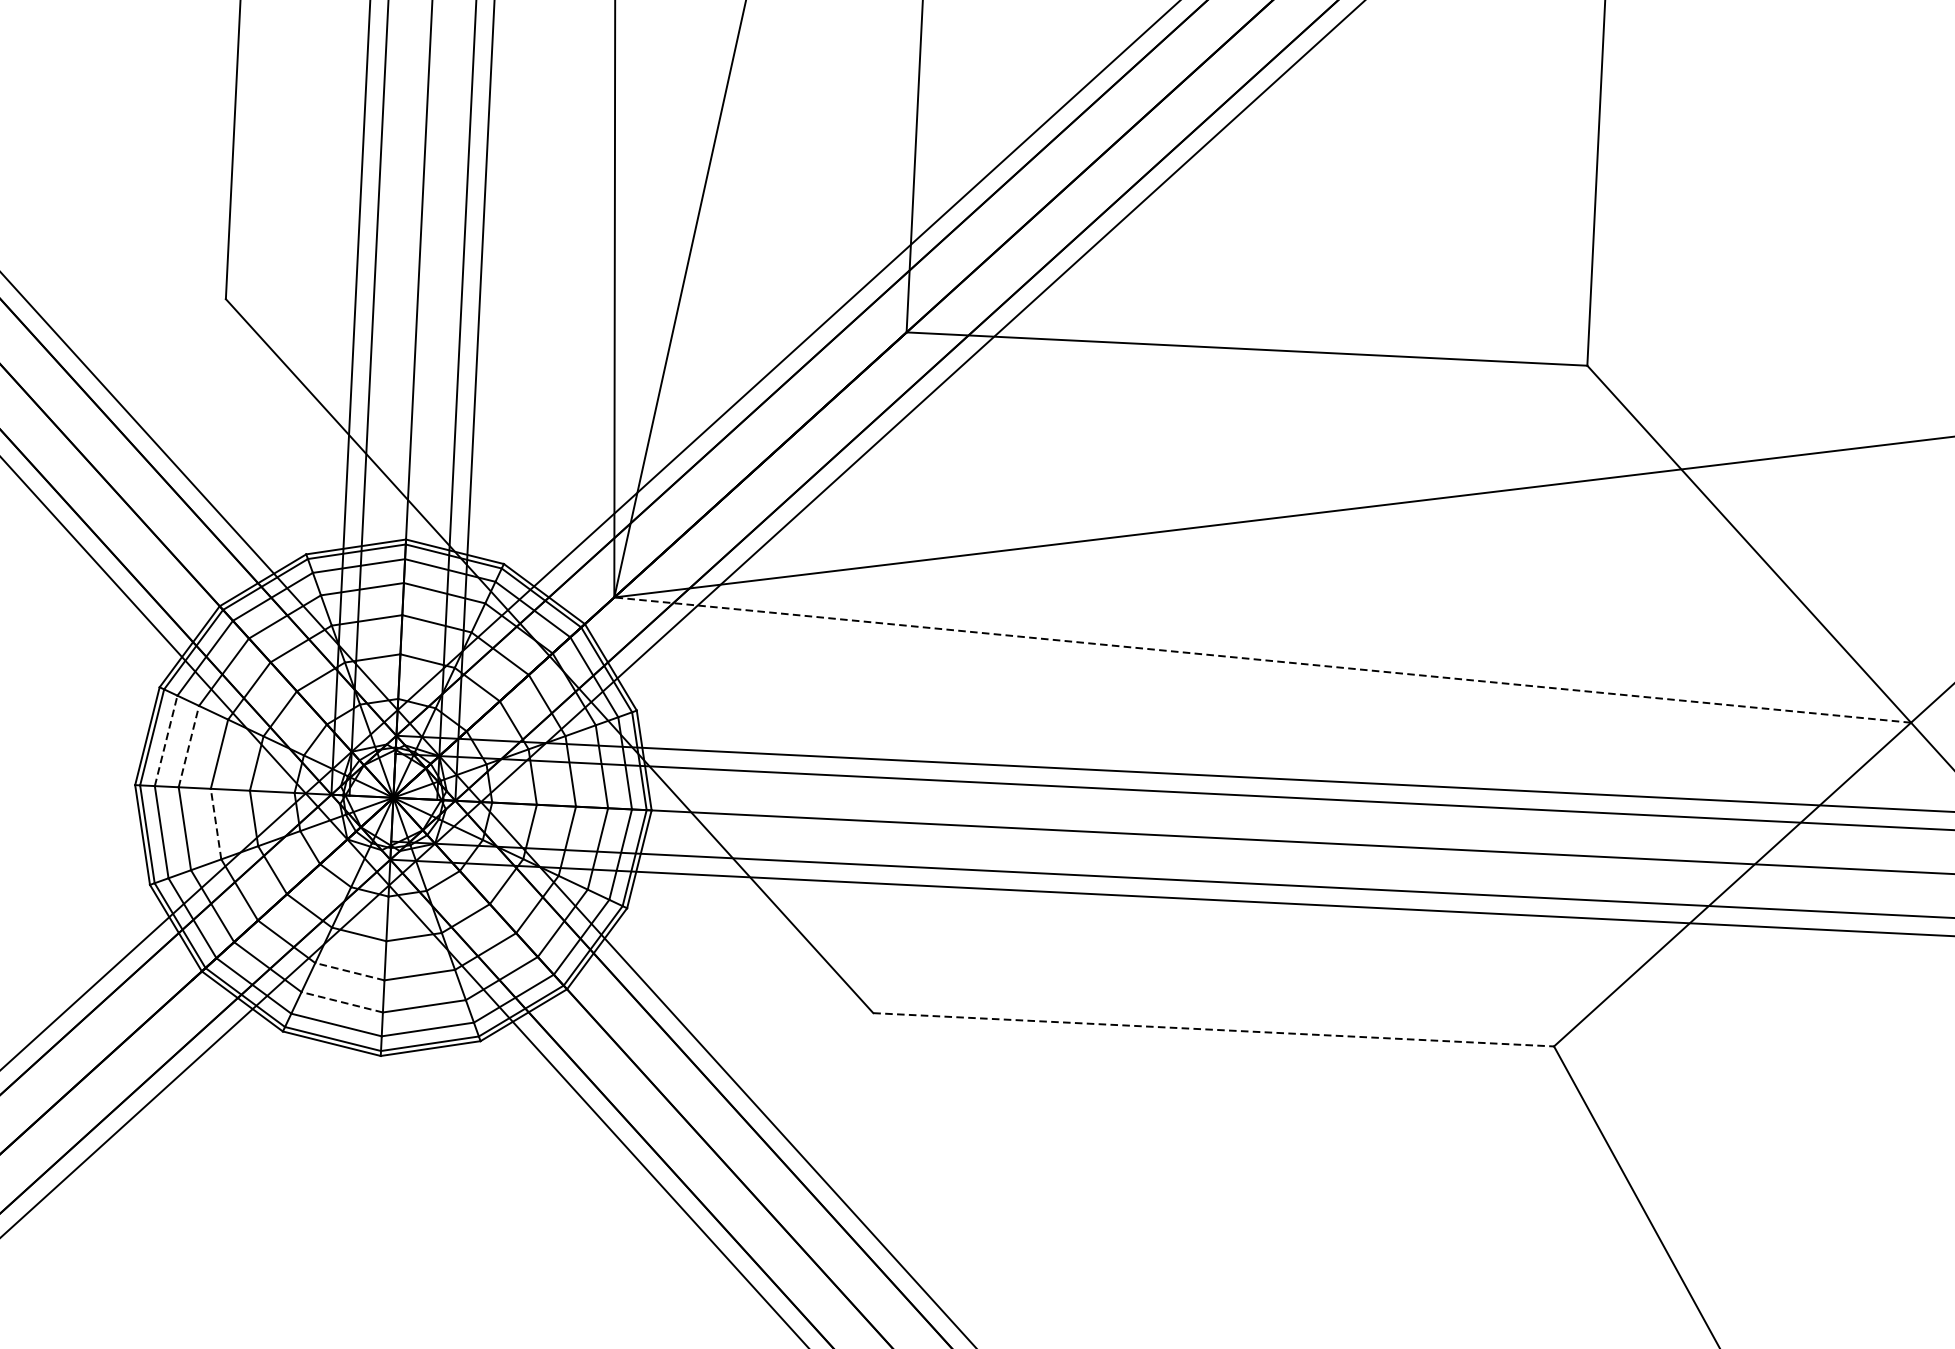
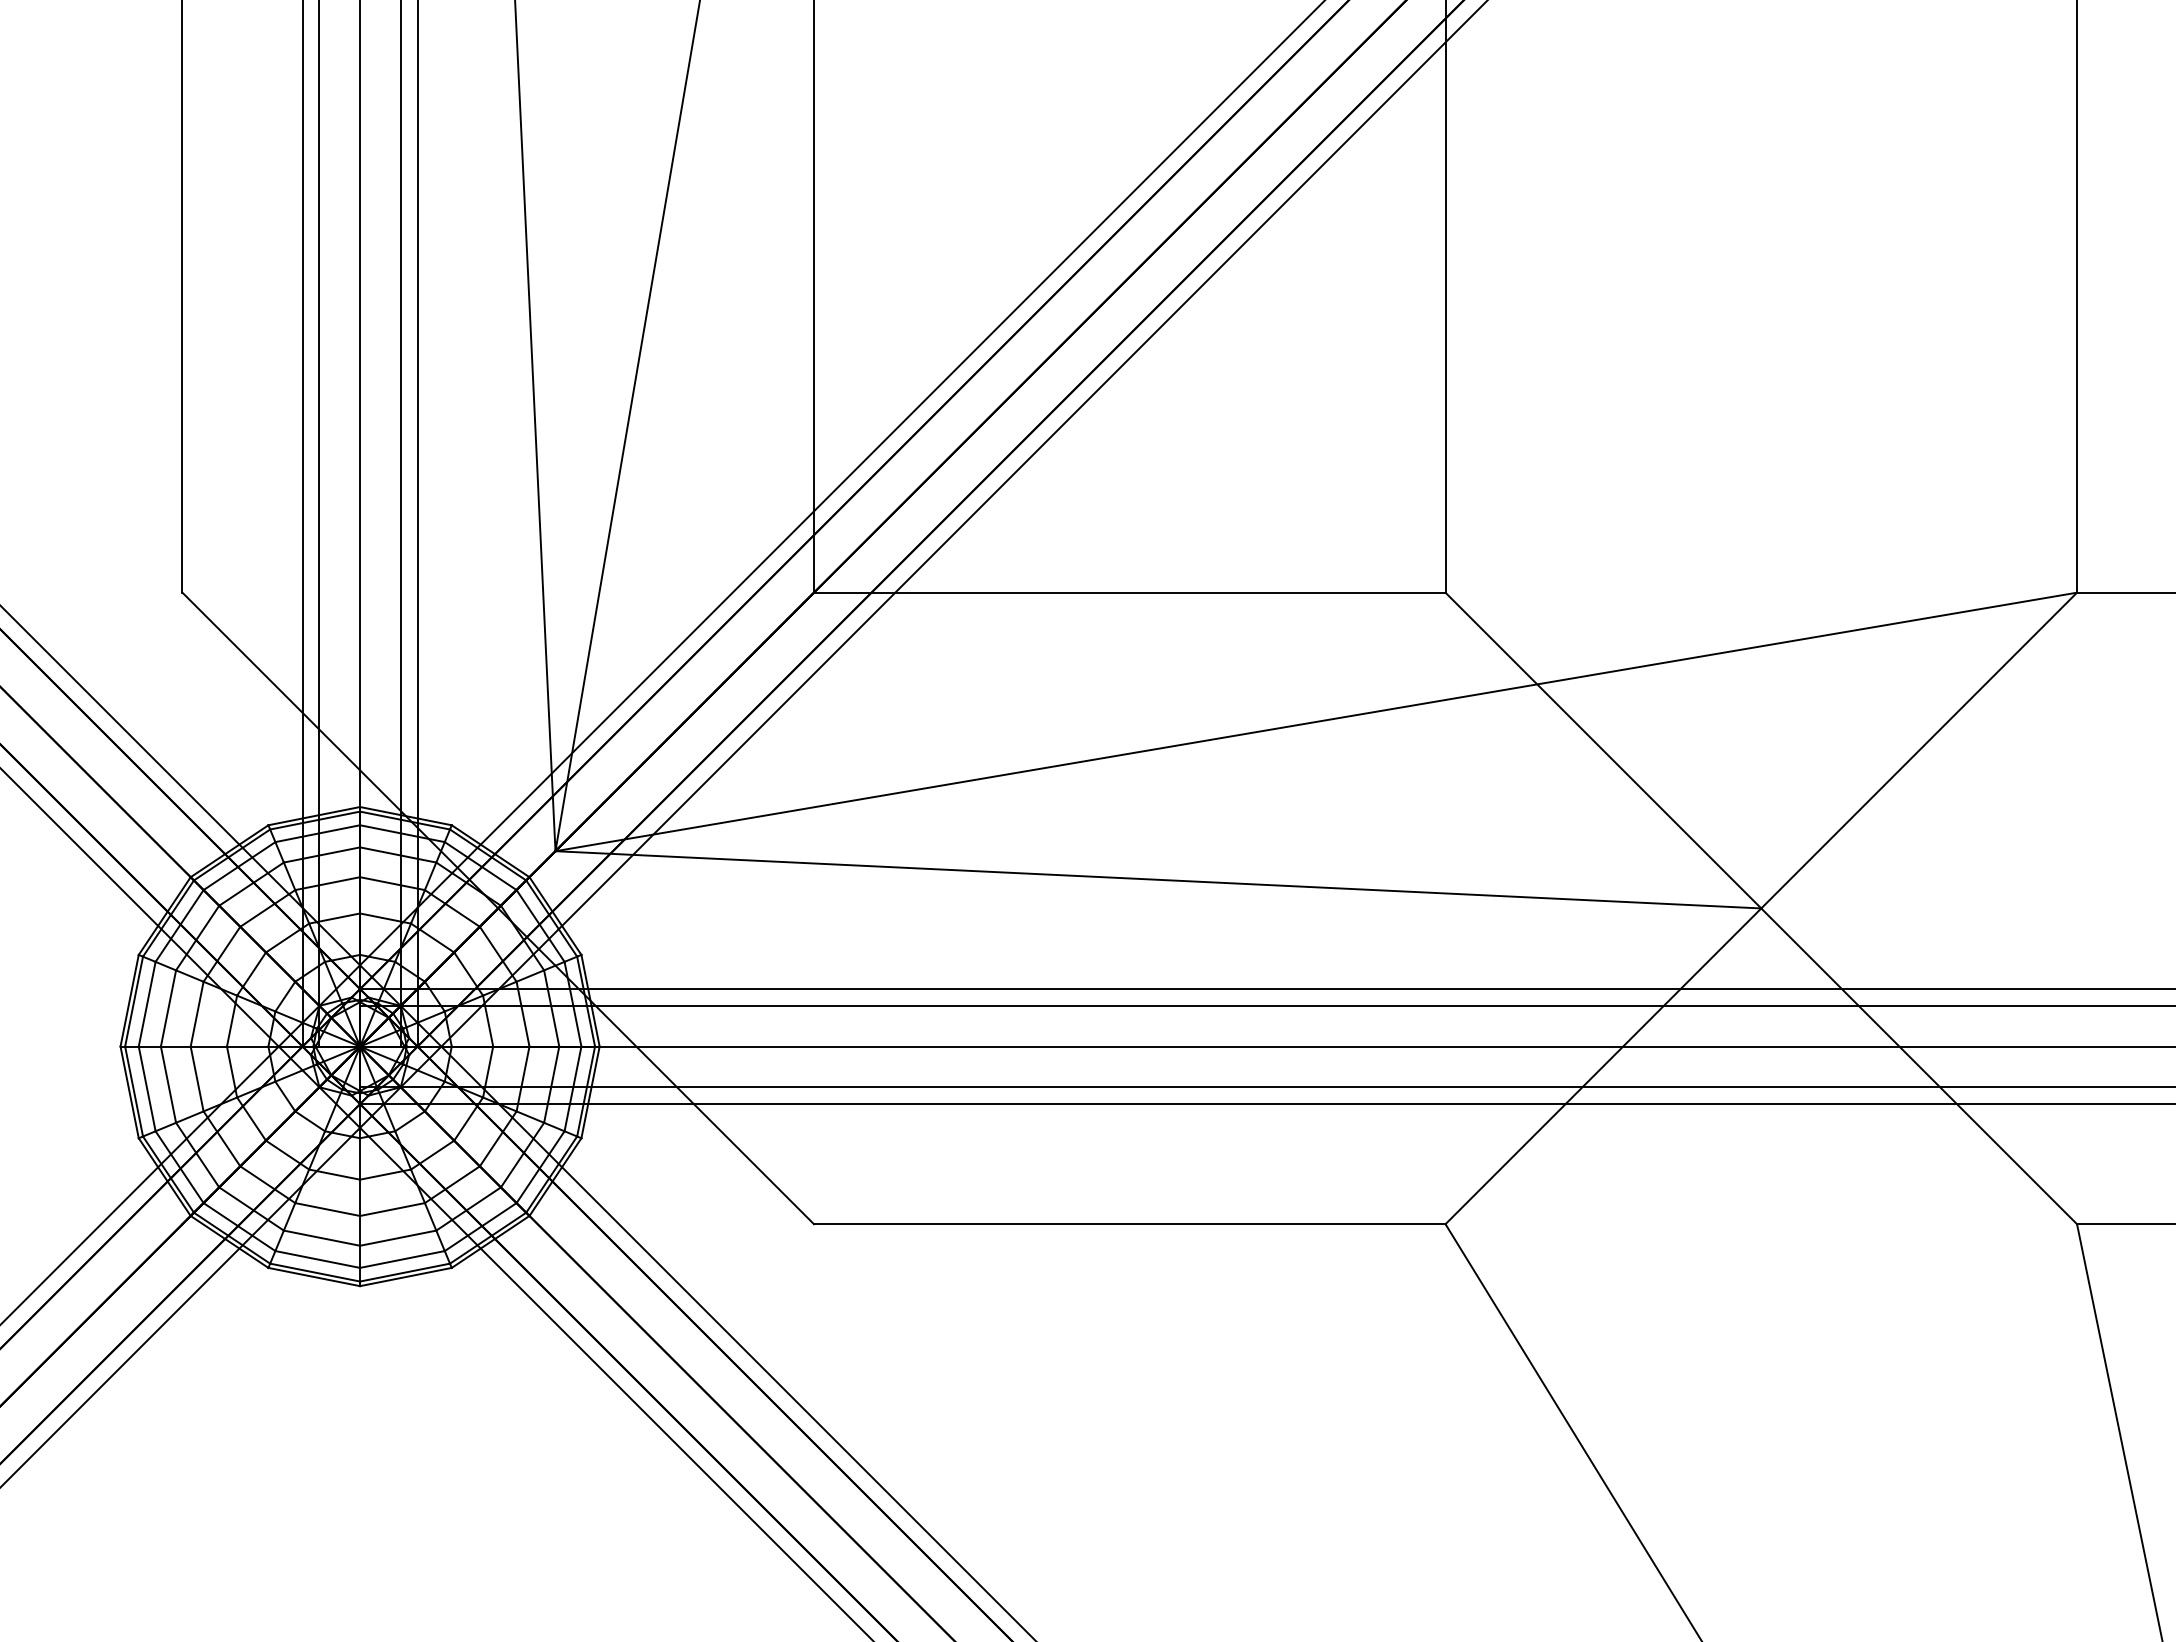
line: (1262, 659) -> (1158, 879), dashed -> solid
line: (166, 740) -> (147, 1003), dashed -> solid
line: (188, 746) -> (168, 1008), dashed -> solid
line: (216, 823) -> (197, 1078), dashed -> solid
line: (349, 971) -> (327, 1209), dashed -> solid
line: (341, 1002) -> (321, 1238), dashed -> solid
line: (1213, 1030) -> (1129, 1224), dashed -> solid

